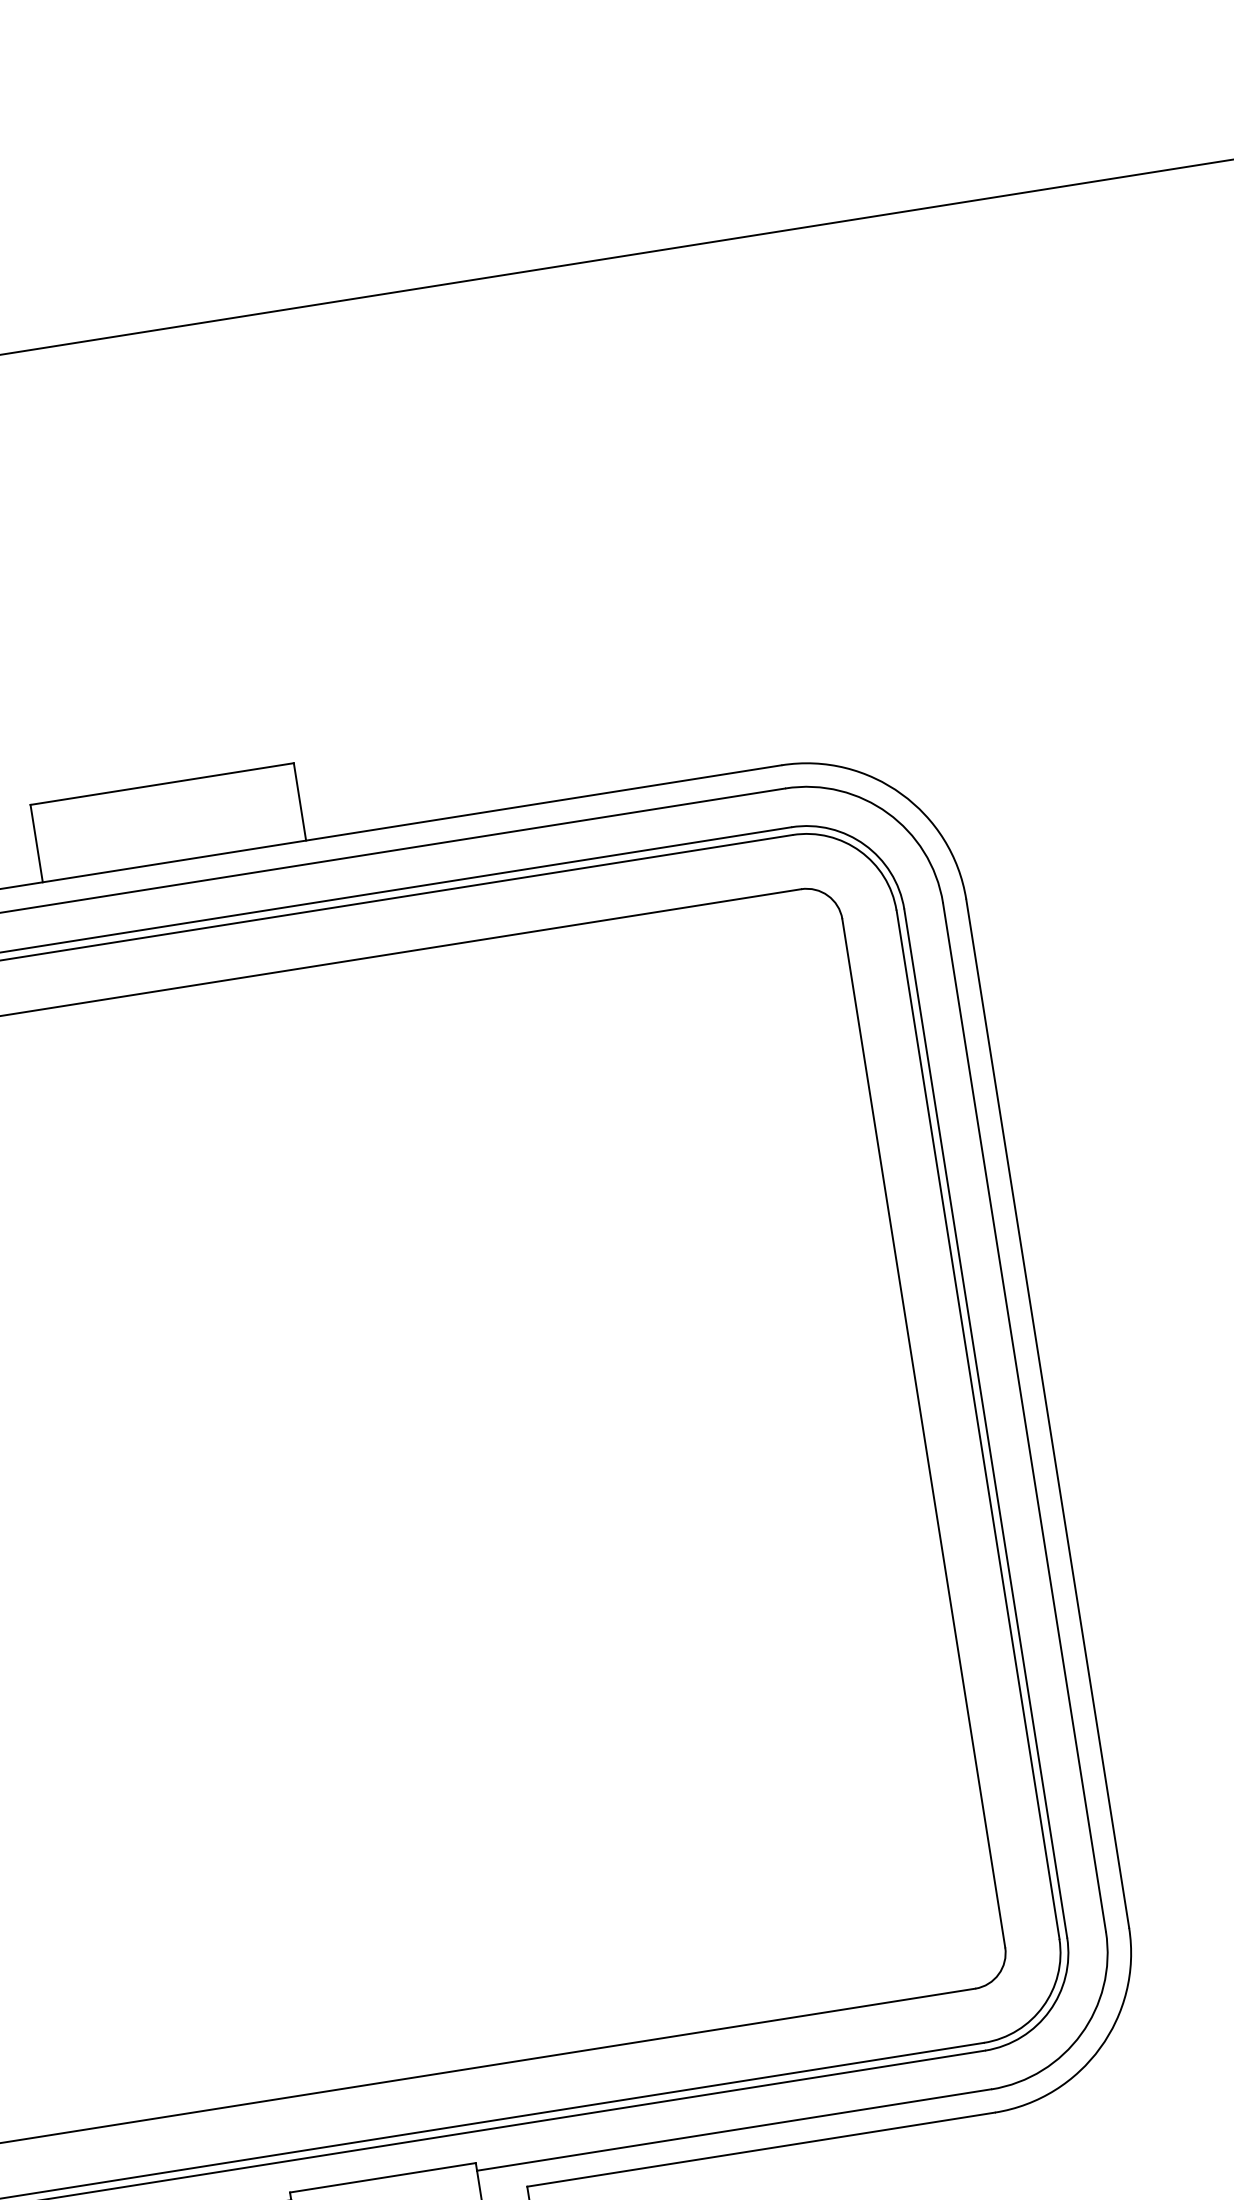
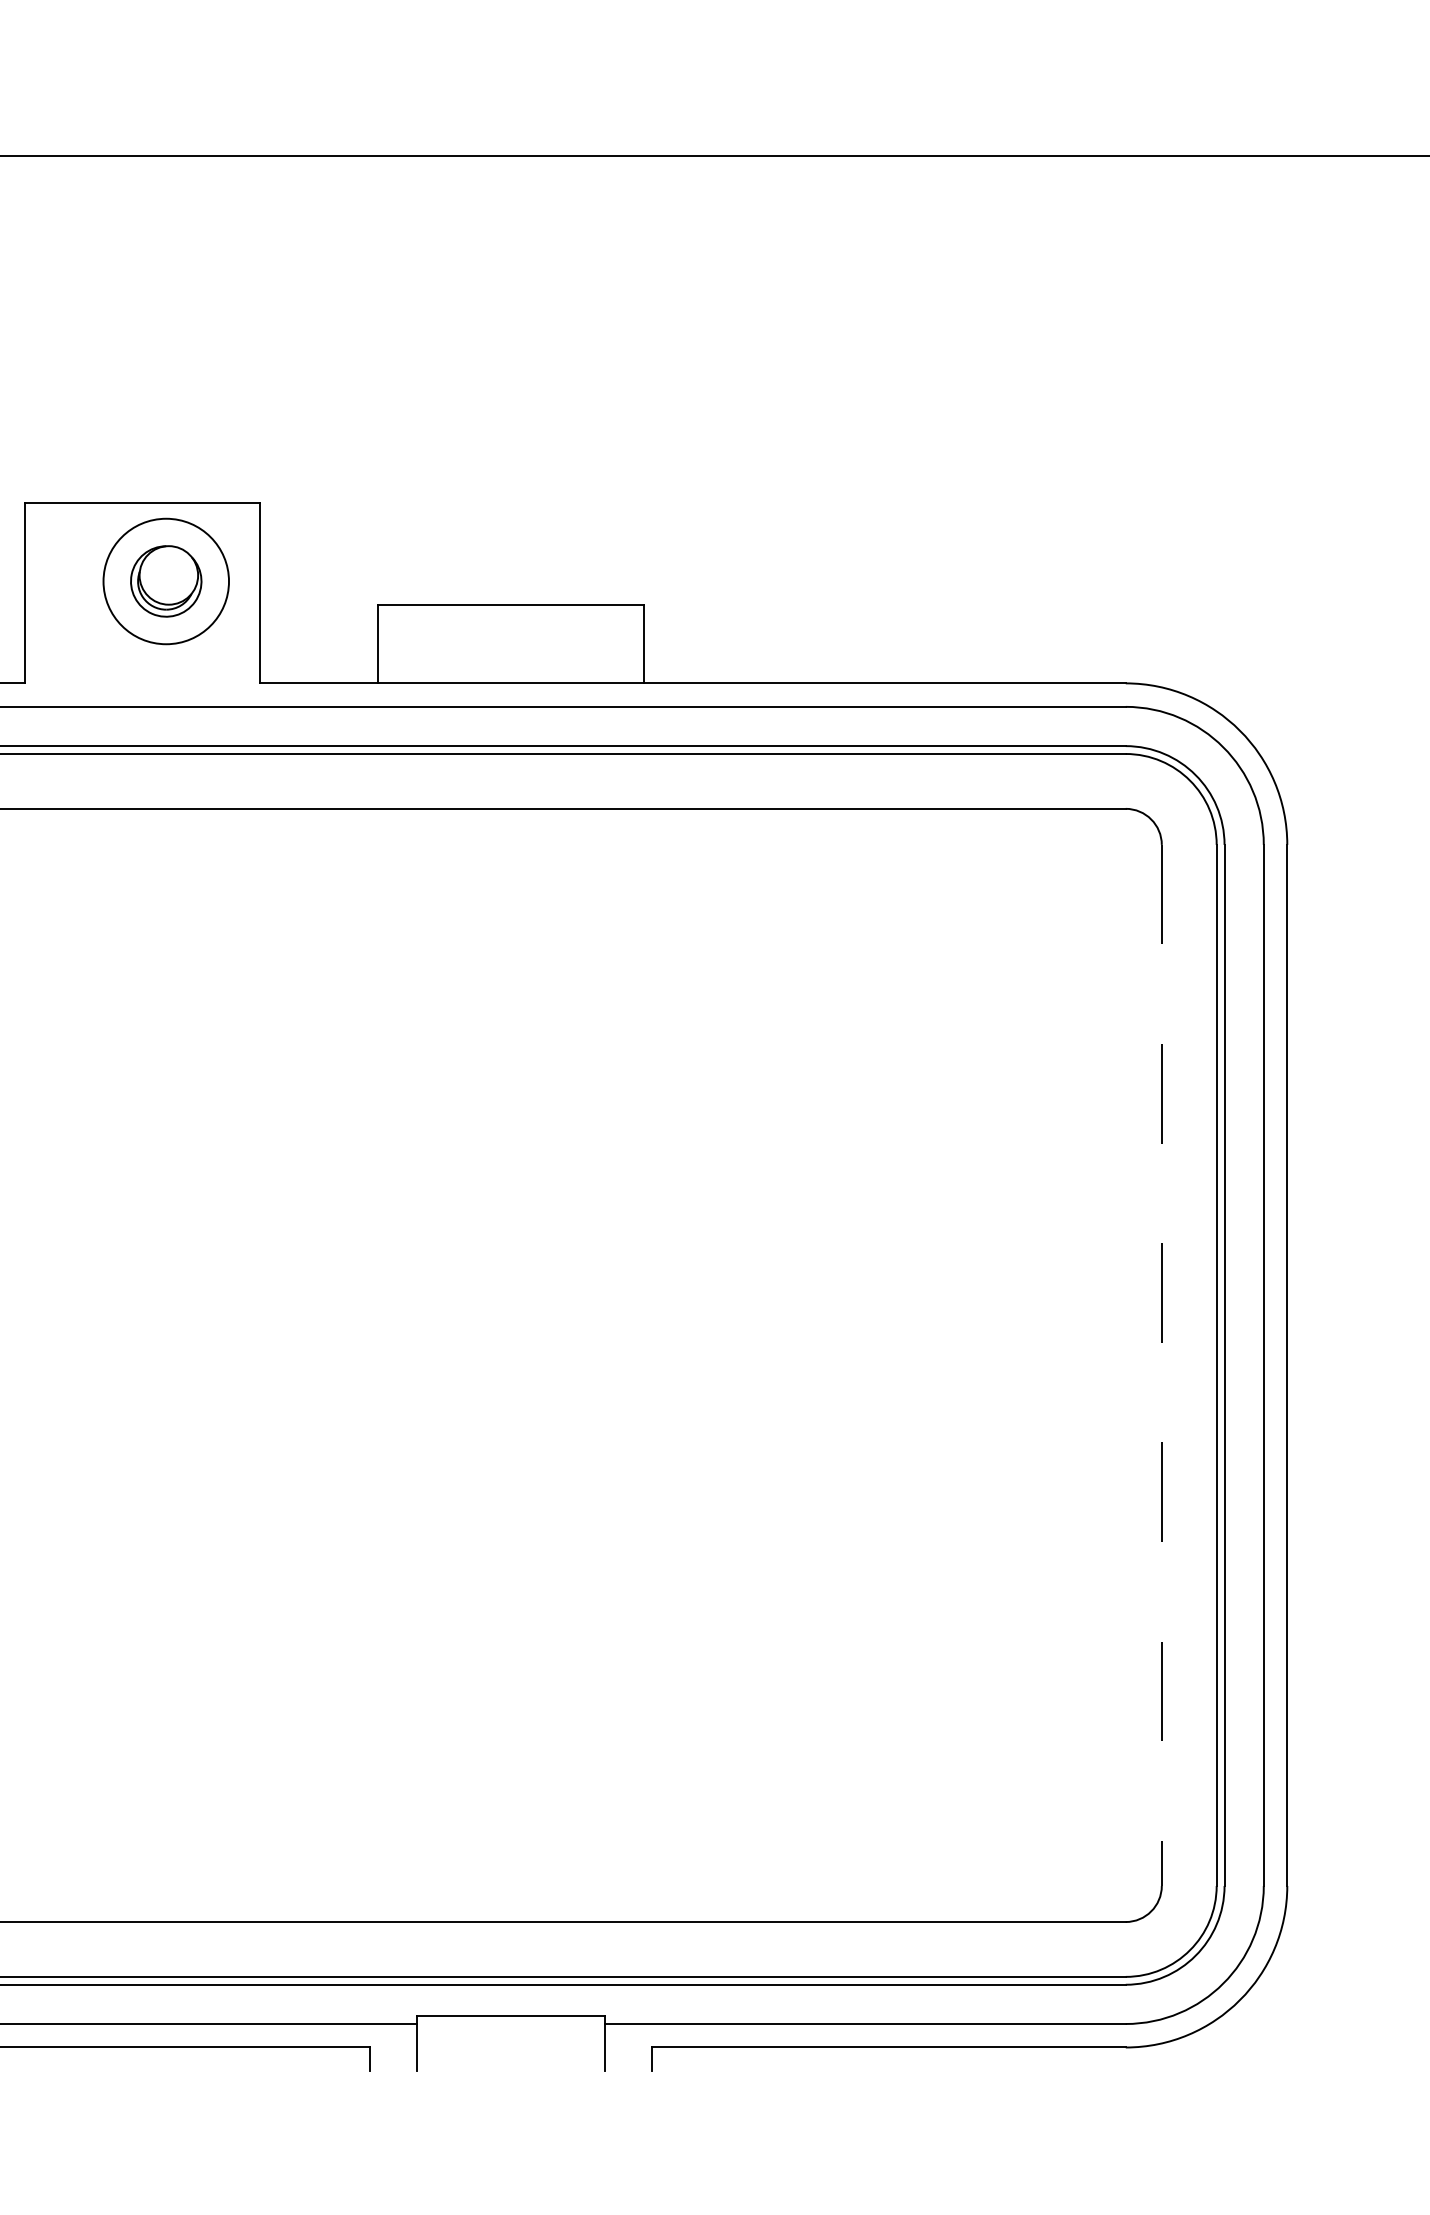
line: (923, 1433) -> (1161, 1365), solid -> dashed

